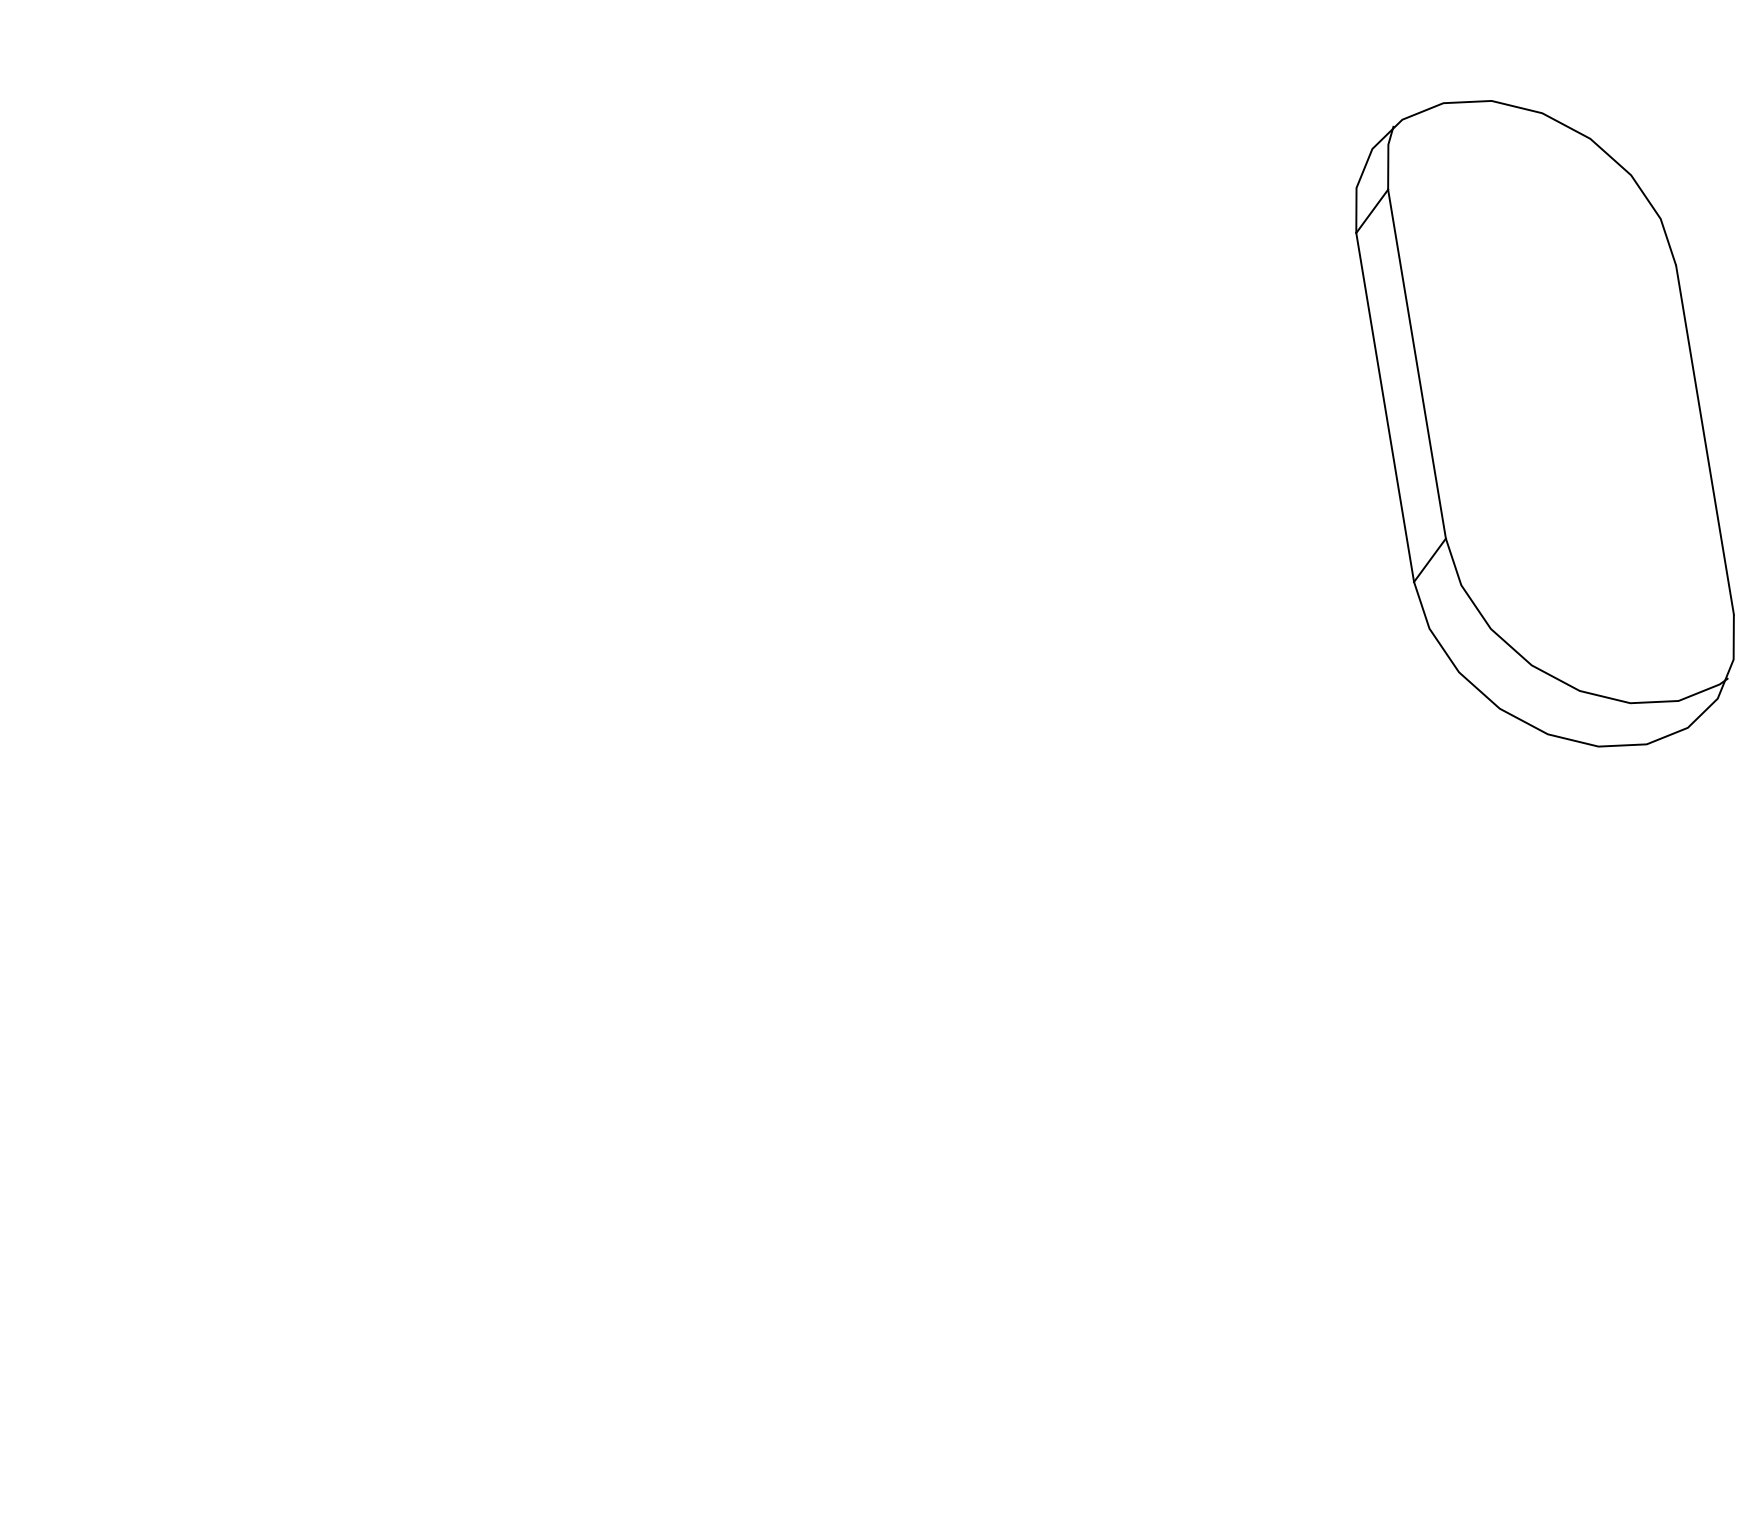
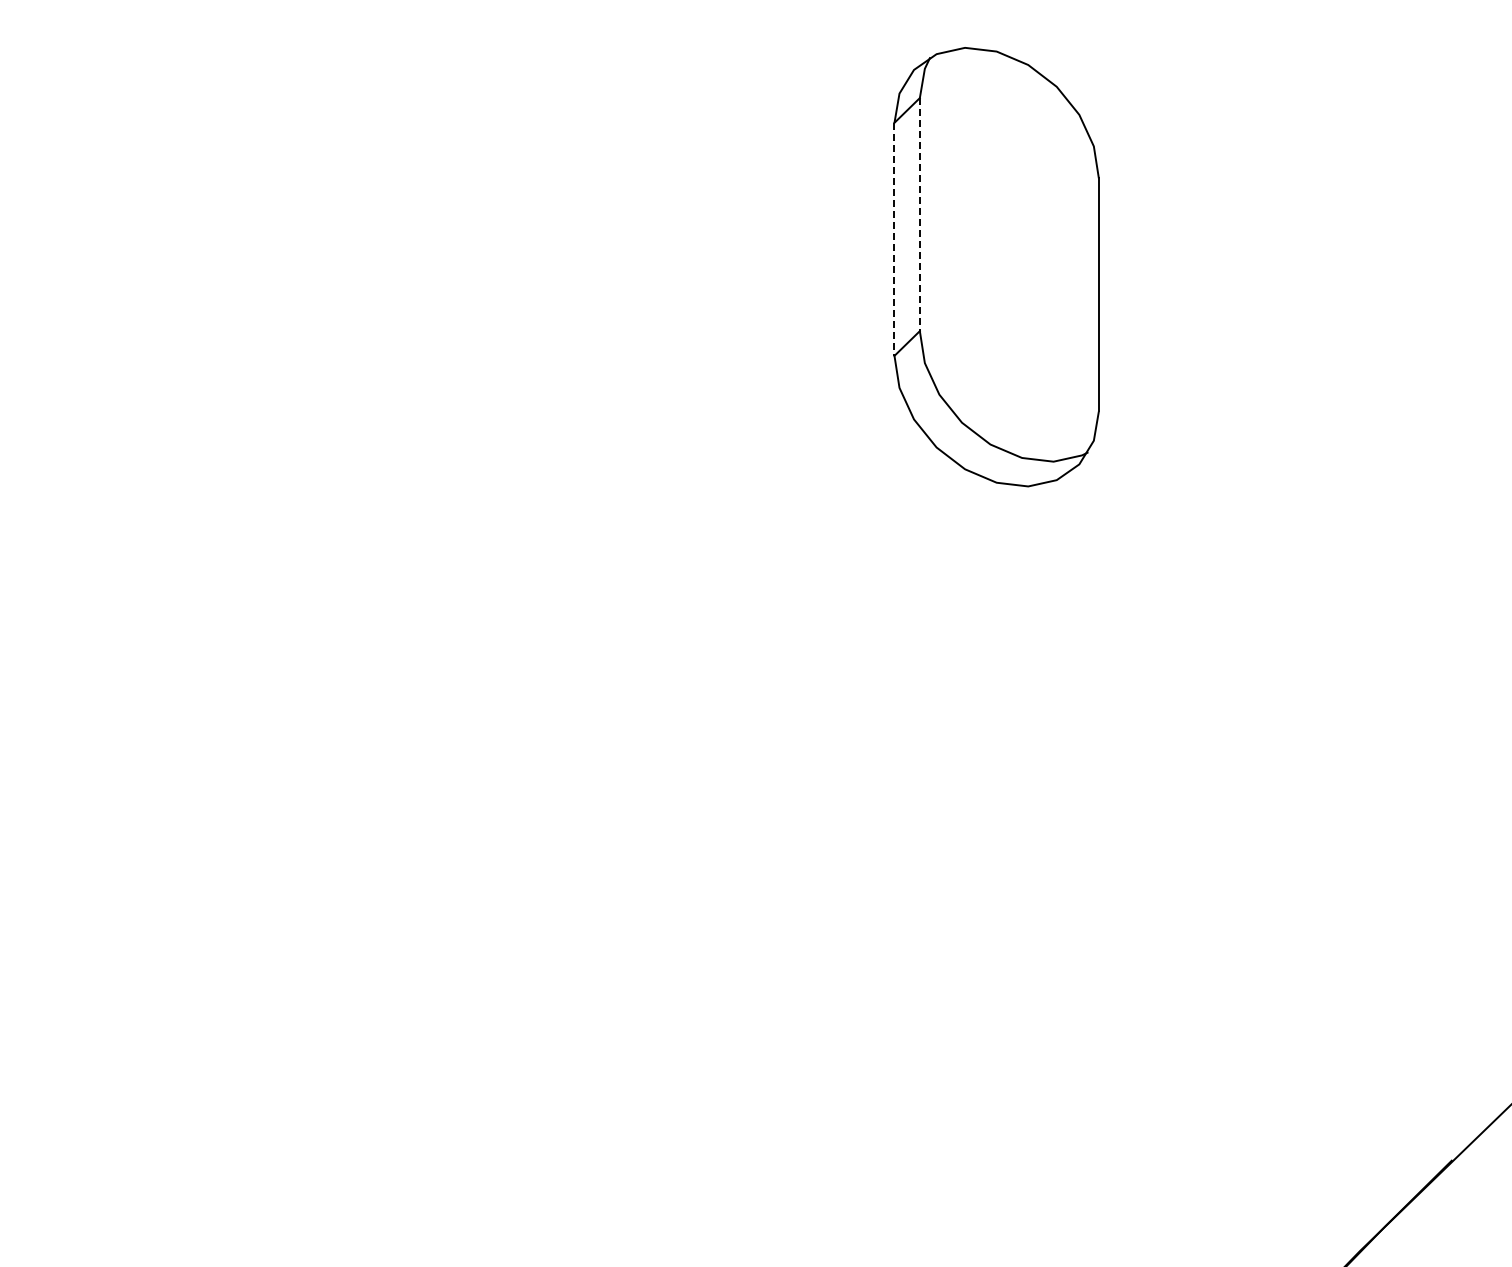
line: (1416, 364) -> (919, 214), solid -> dashed
line: (1385, 407) -> (894, 239), solid -> dashed

